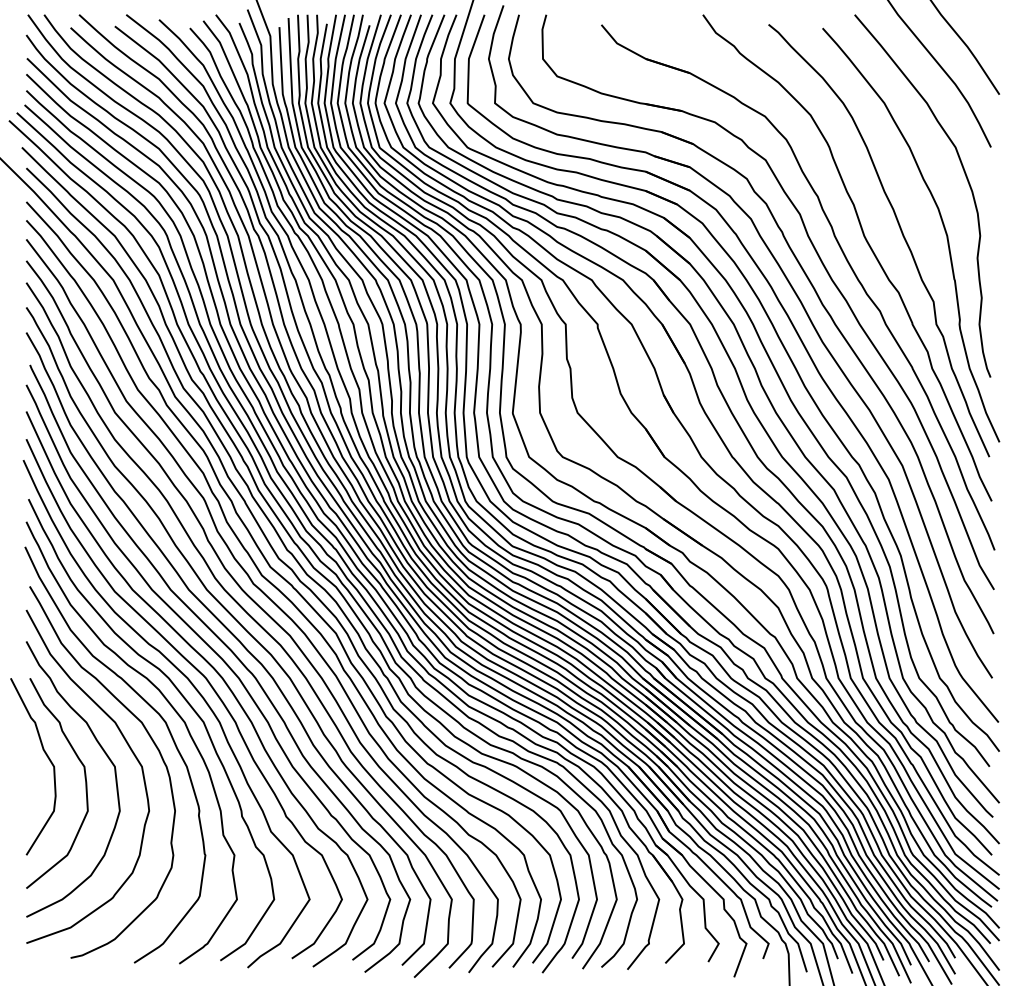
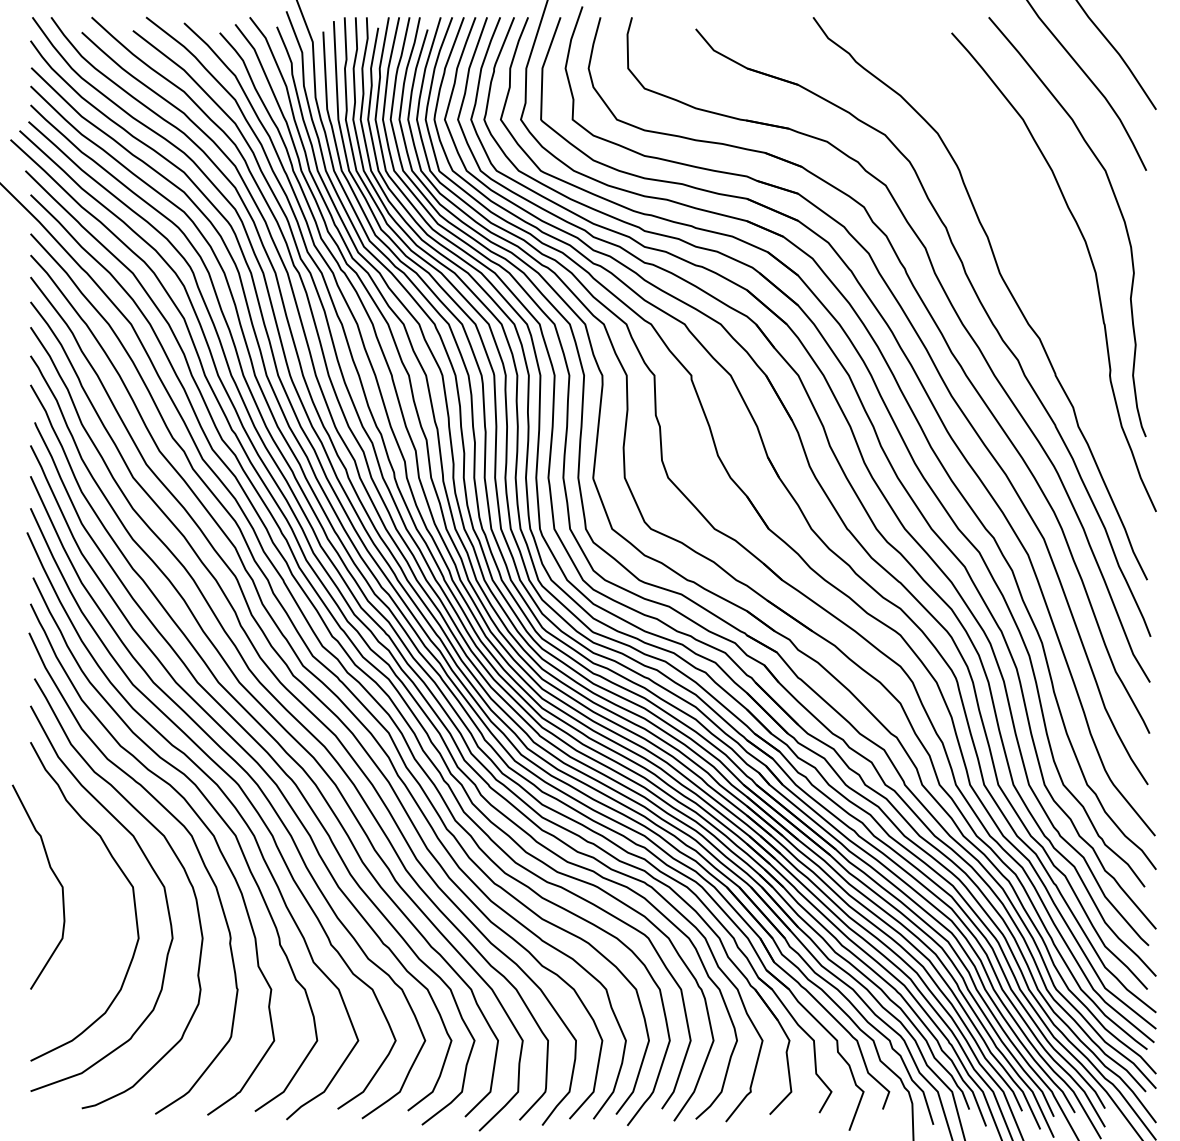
curve: (901, 232) -> (1042, 269), removed
curve: (85, 781) -> (98, 904), removed

